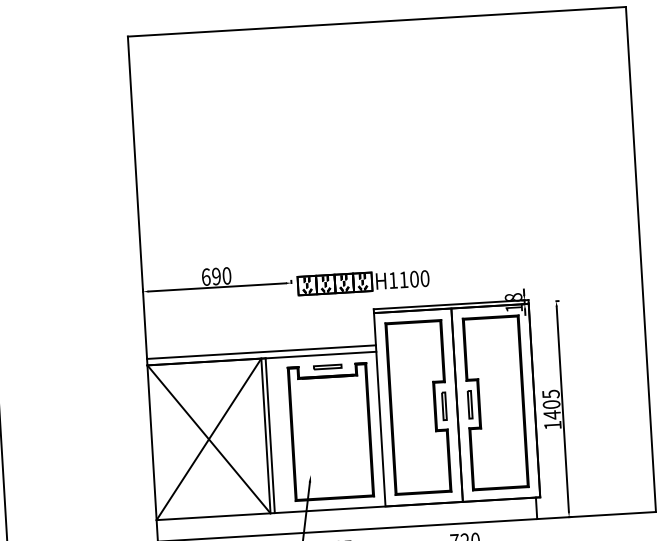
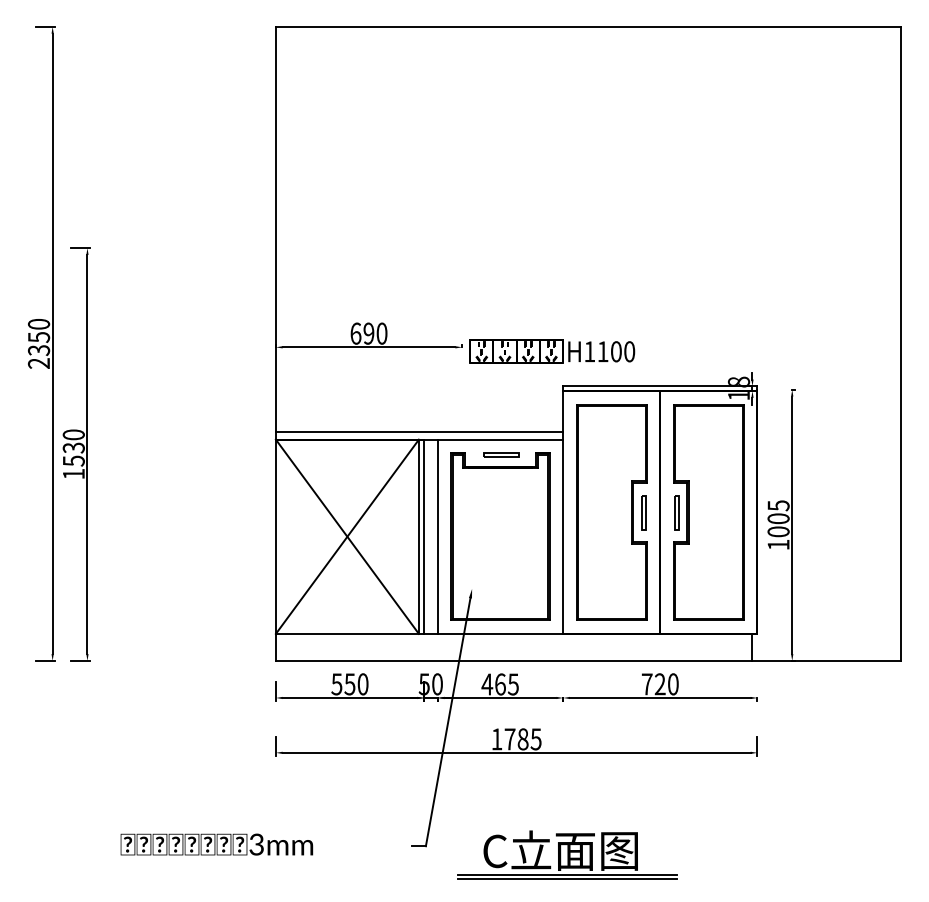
text: (552, 414) -> (778, 531), 1405 -> 1005
line: (280, 434) -> (437, 536), added

